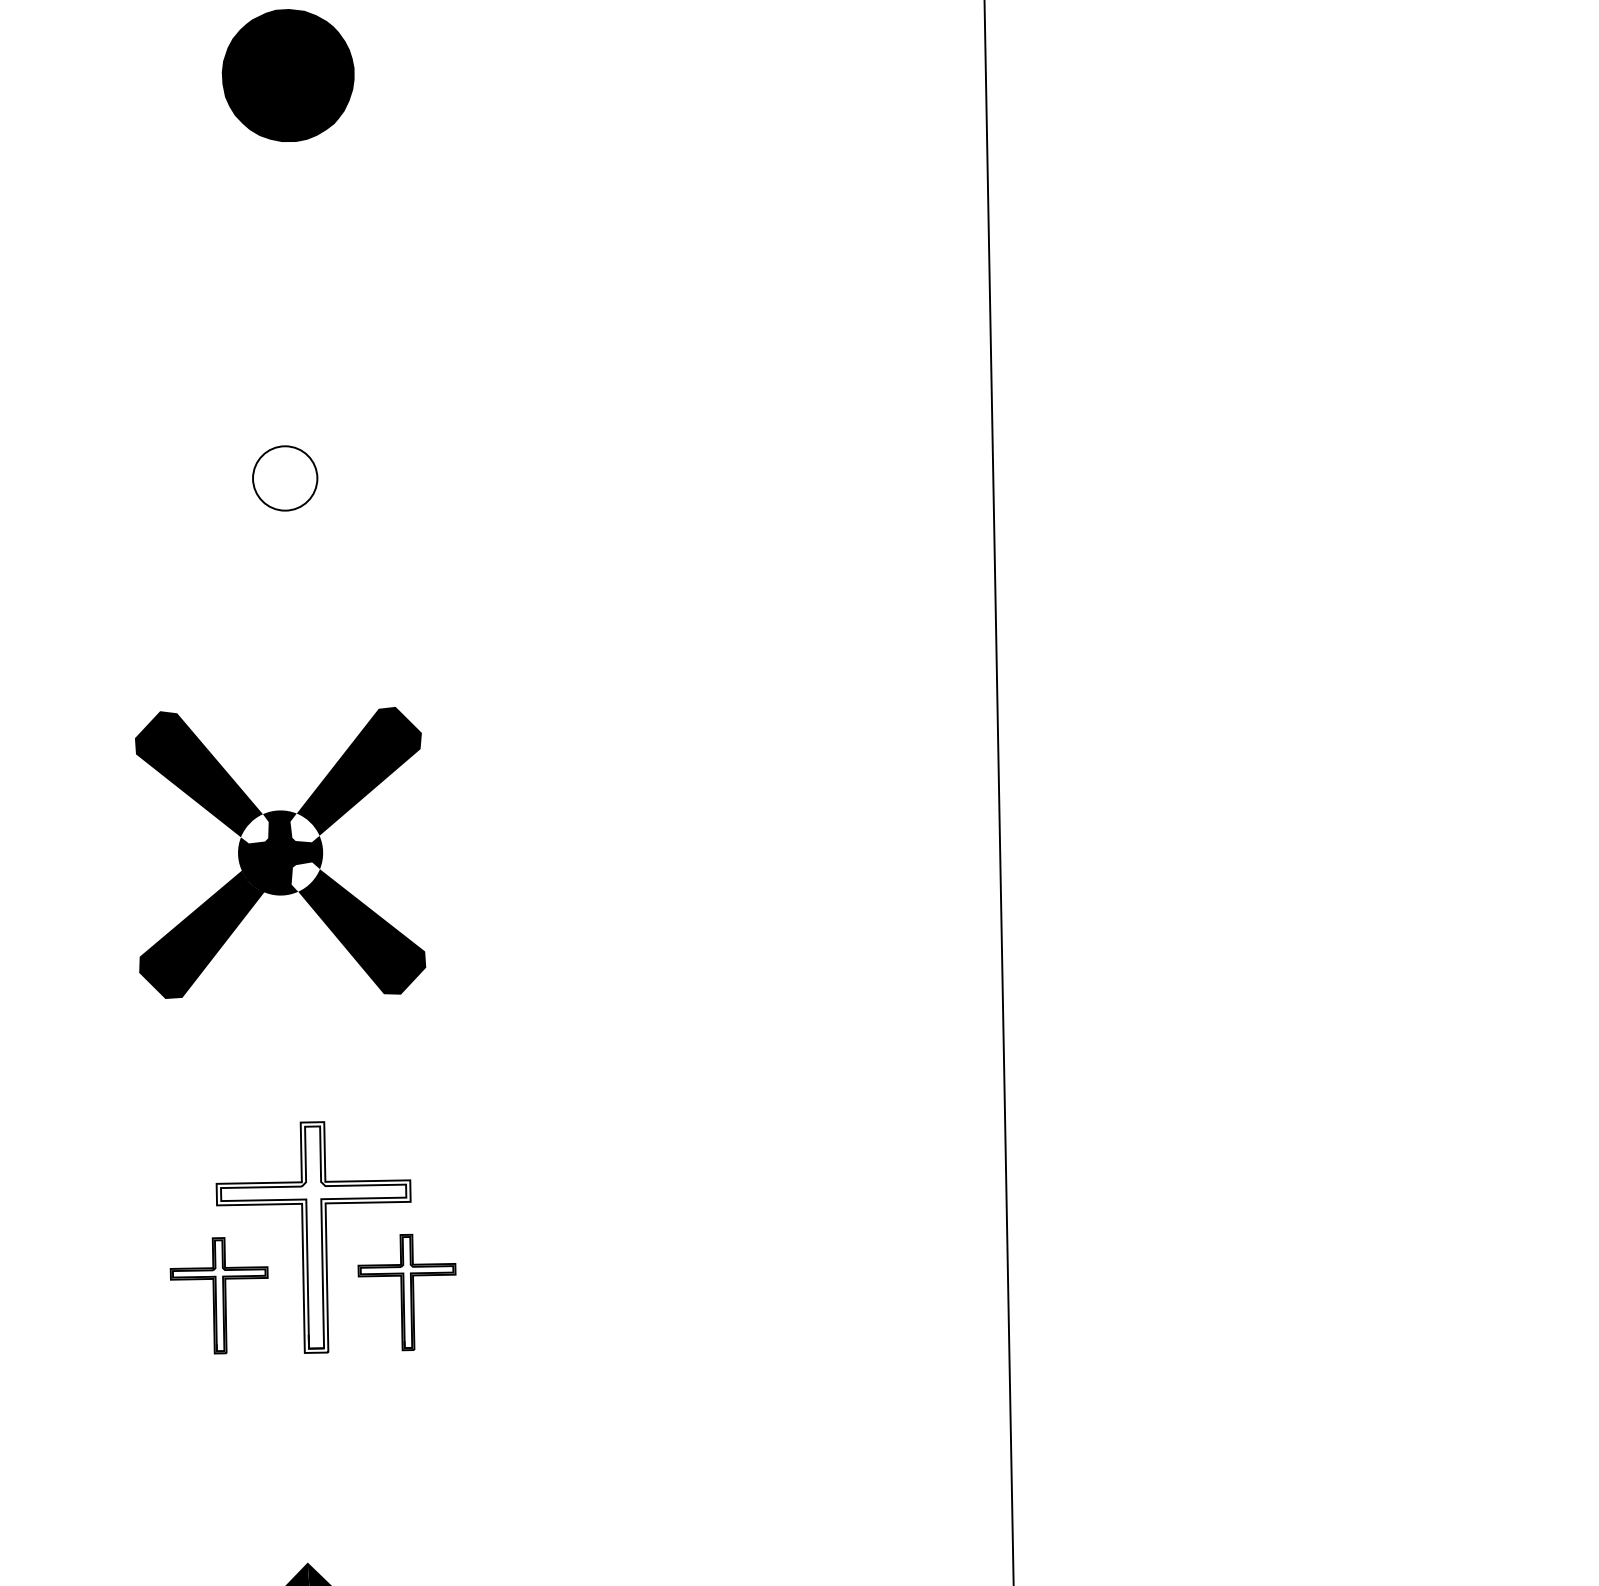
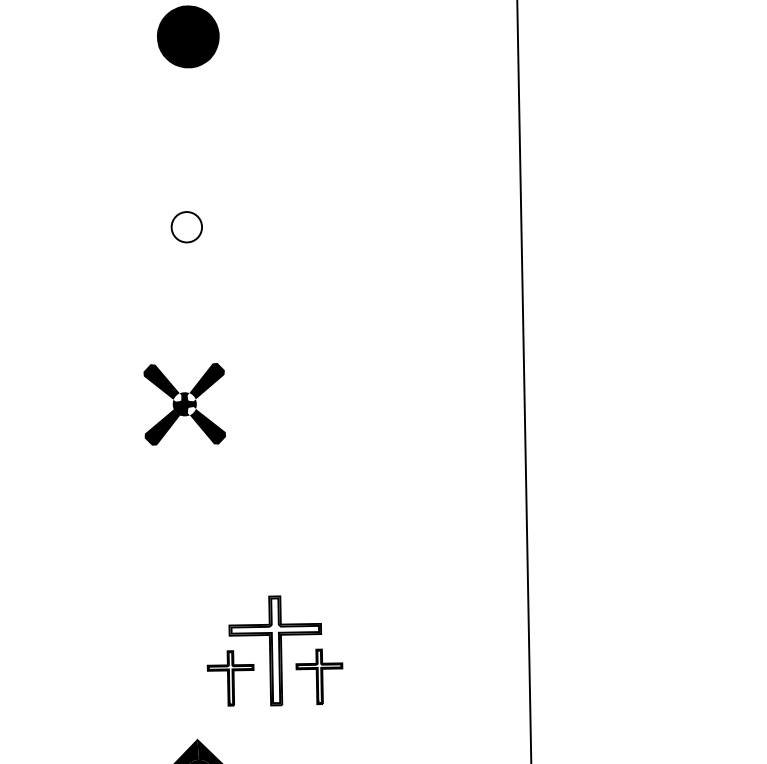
part: (280, 853) -> (184, 404), size x0.6
part: (311, 1236) -> (274, 650), moved

